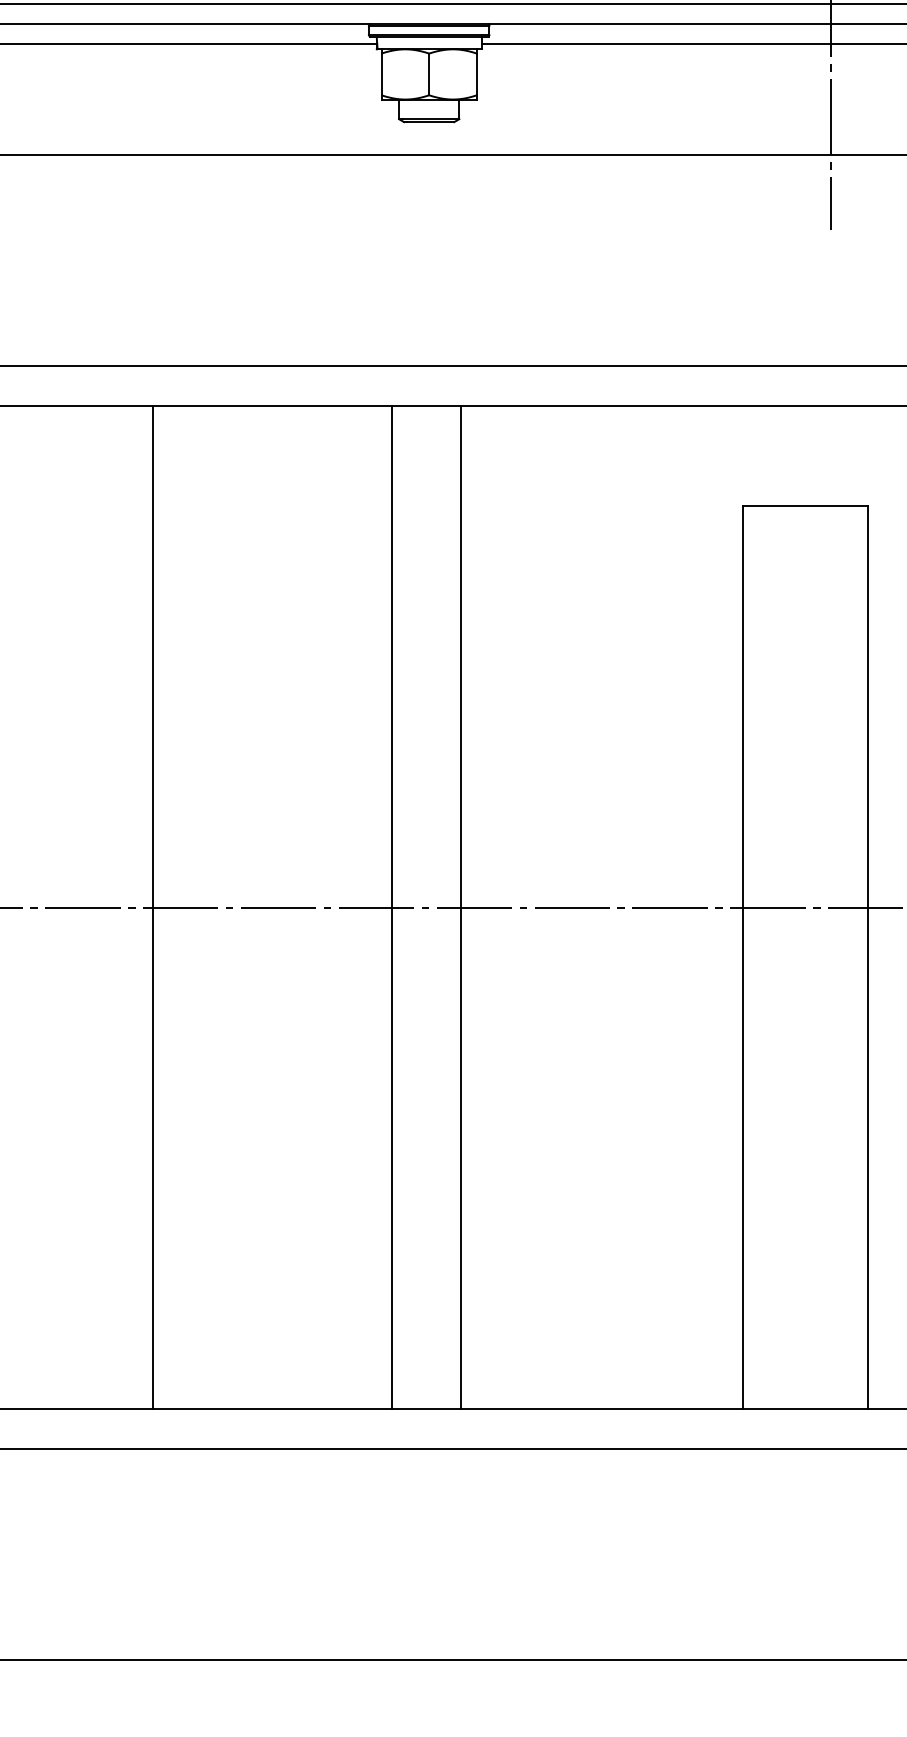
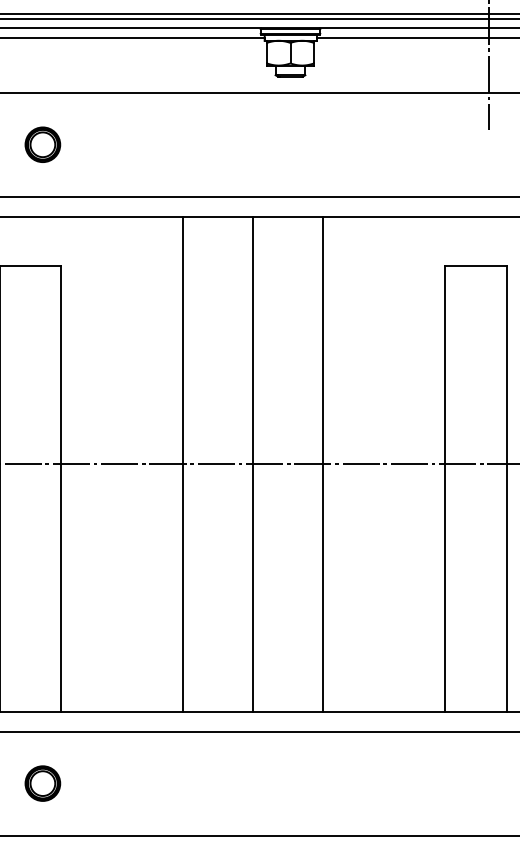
line: (153, 906) -> (183, 463), moved
line: (392, 906) -> (253, 463), moved
line: (461, 906) -> (323, 463), moved

